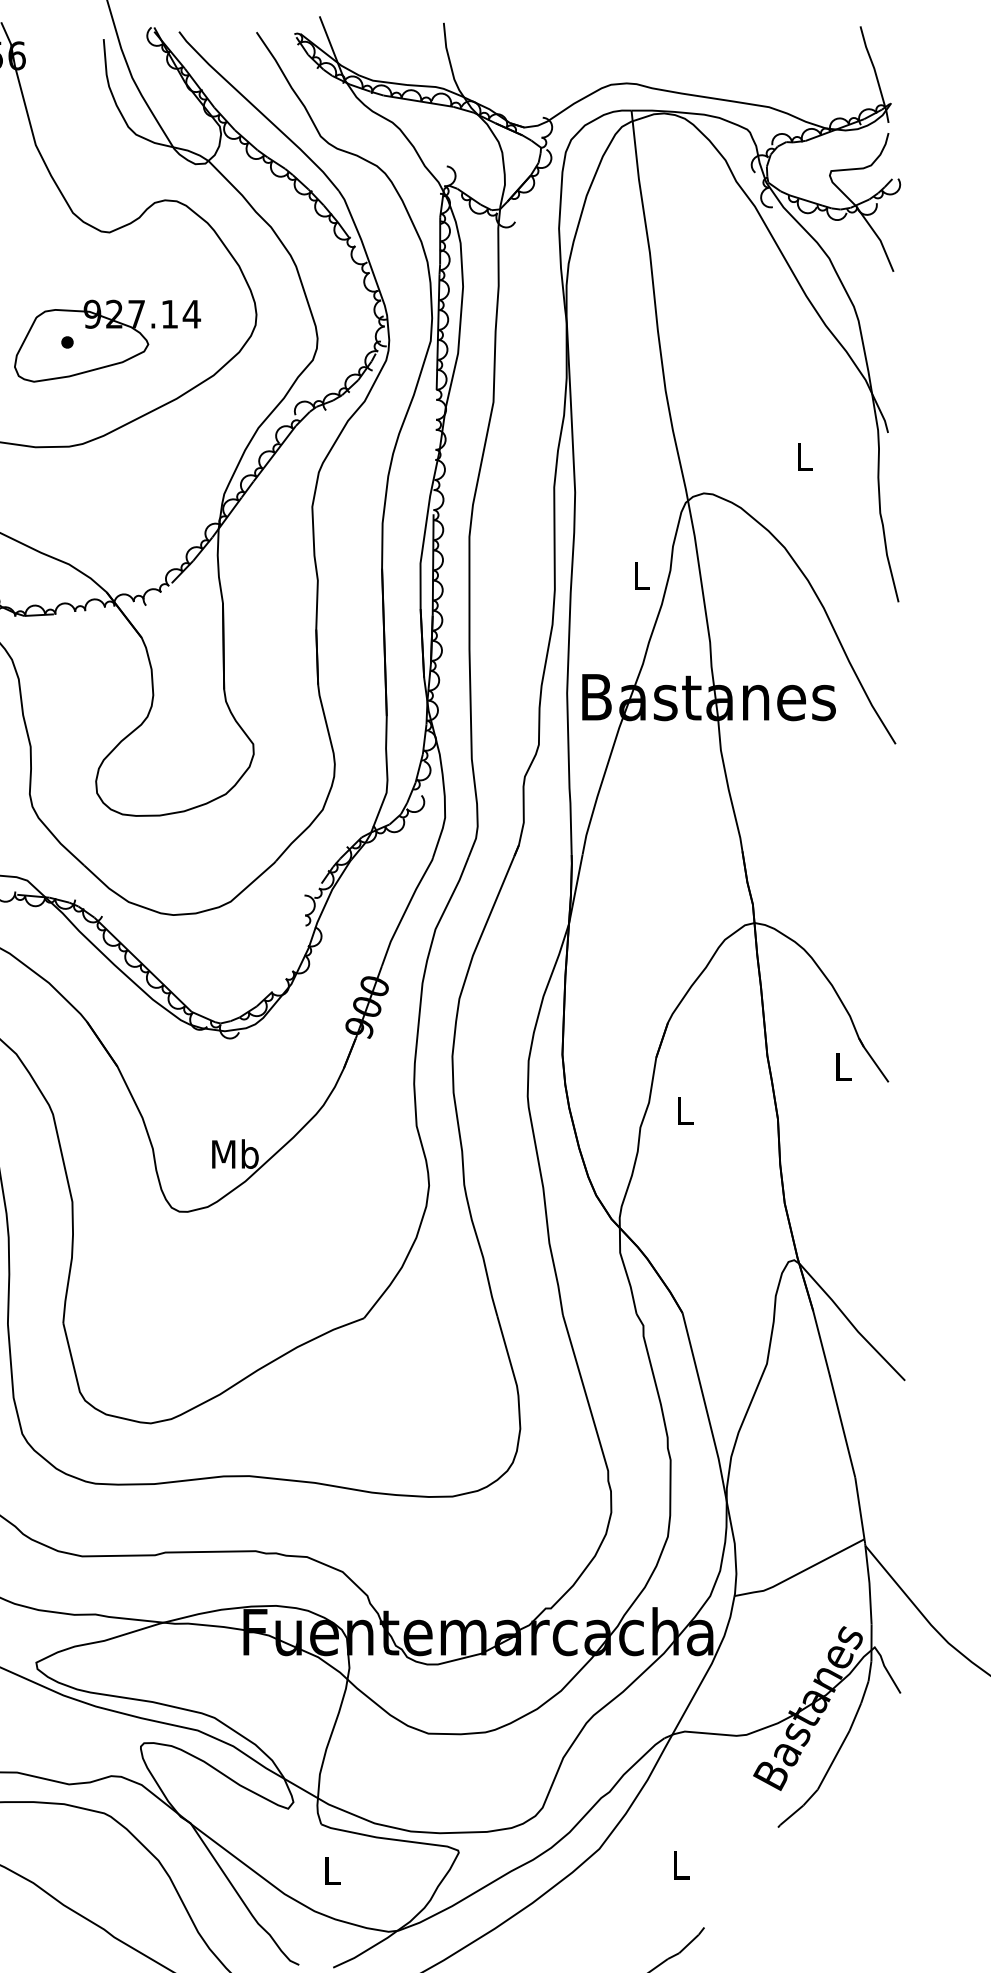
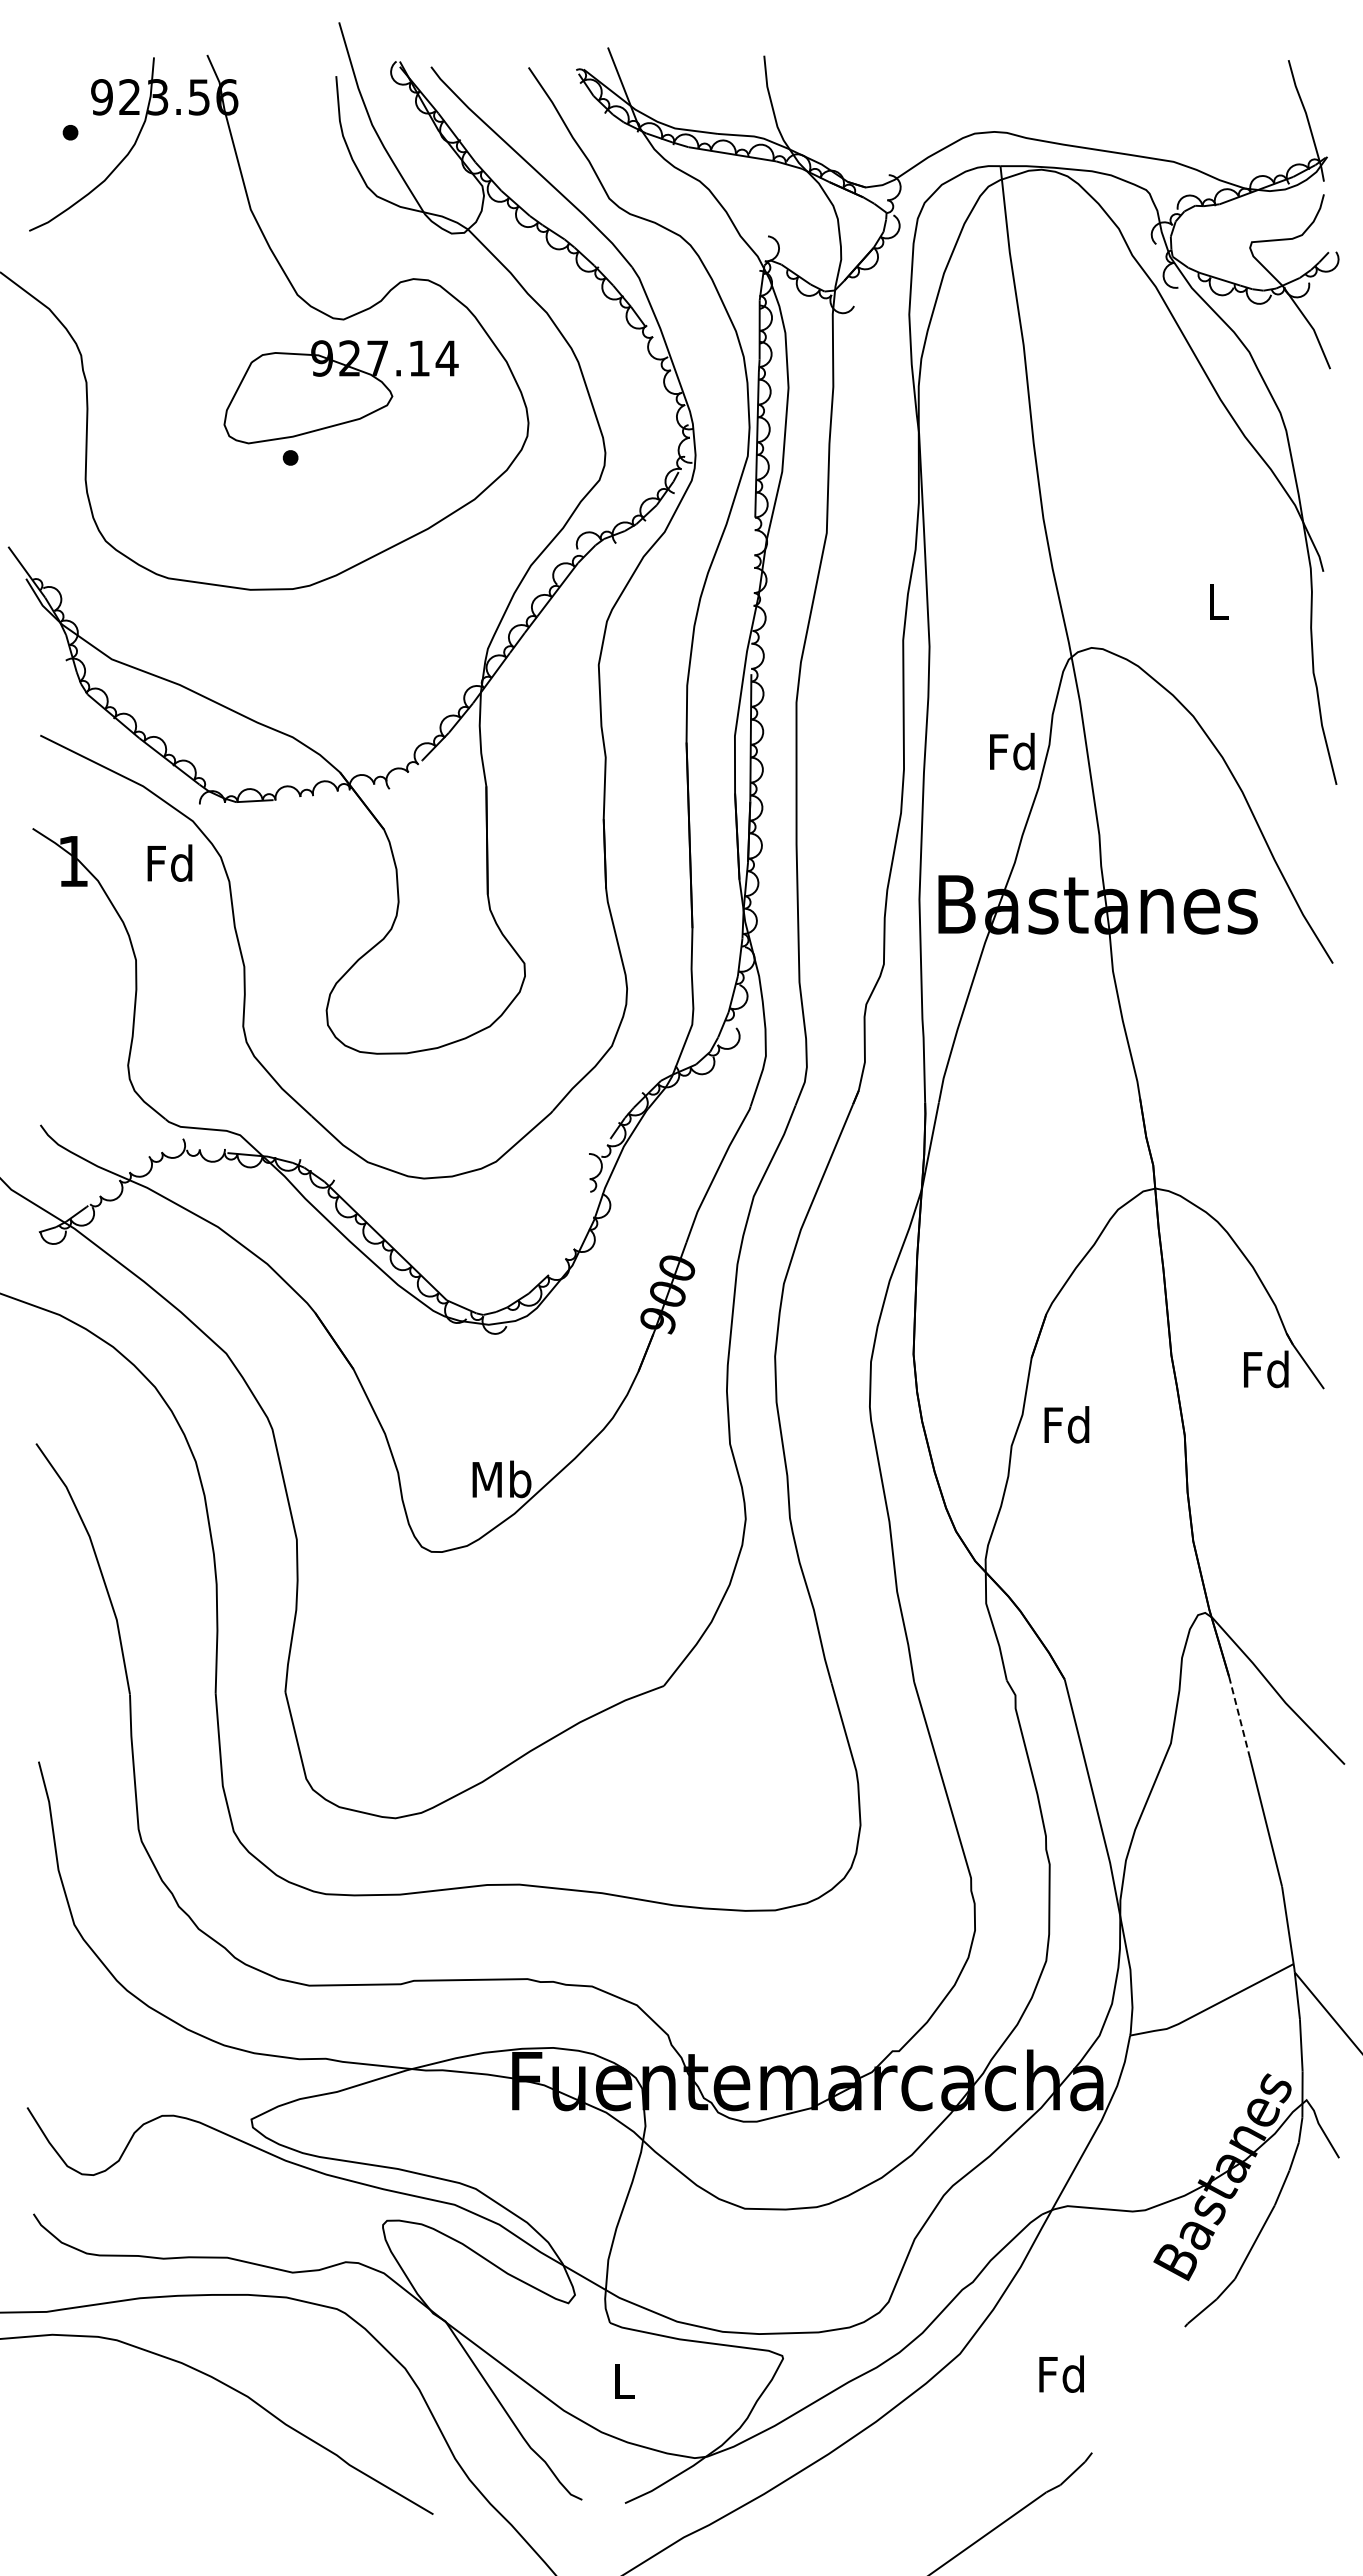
part: (107, 341) -> (340, 392), moved
text: (641, 575) -> (1012, 751), L -> Fd
text: (842, 1066) -> (1266, 1369), L -> Fd
text: (683, 1110) -> (1066, 1424), L -> Fd
line: (821, 1343) -> (1239, 1717), solid -> dashed
text: (680, 1864) -> (1061, 2373), L -> Fd

